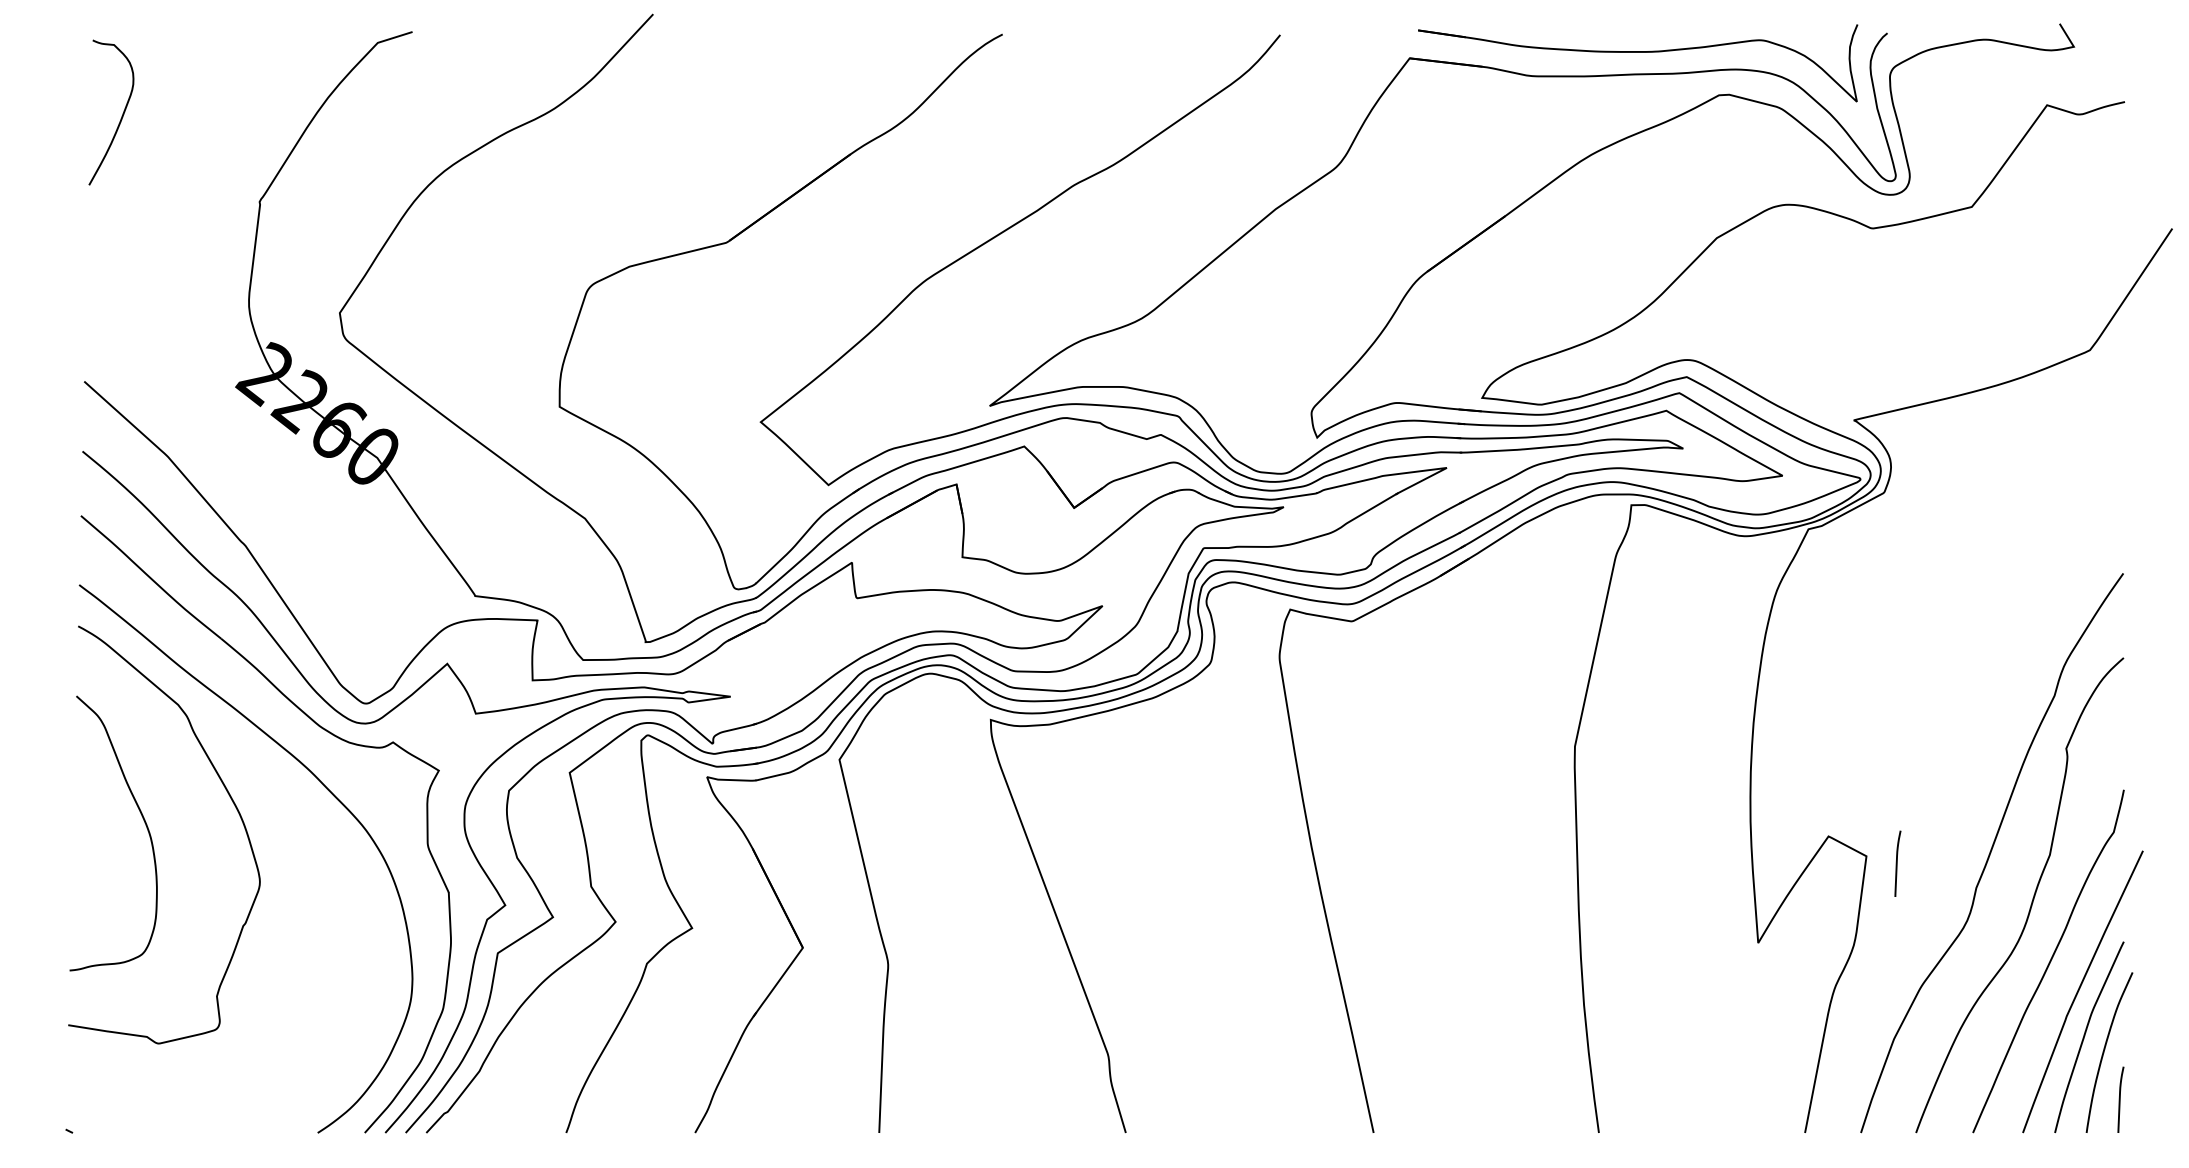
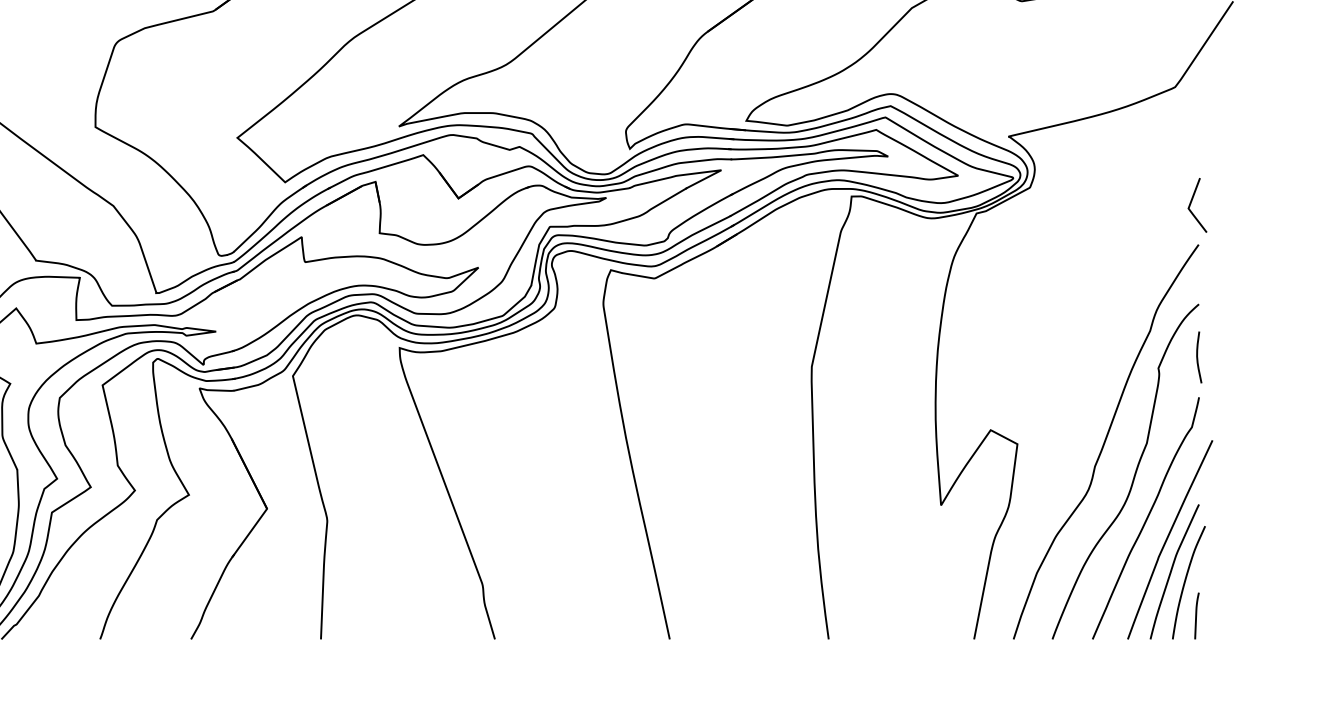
curve: (2113, 513) -> (1191, 202), added
curve: (2122, 733) -> (1198, 357), added
curve: (1897, 863) -> (1039, 449), removed

